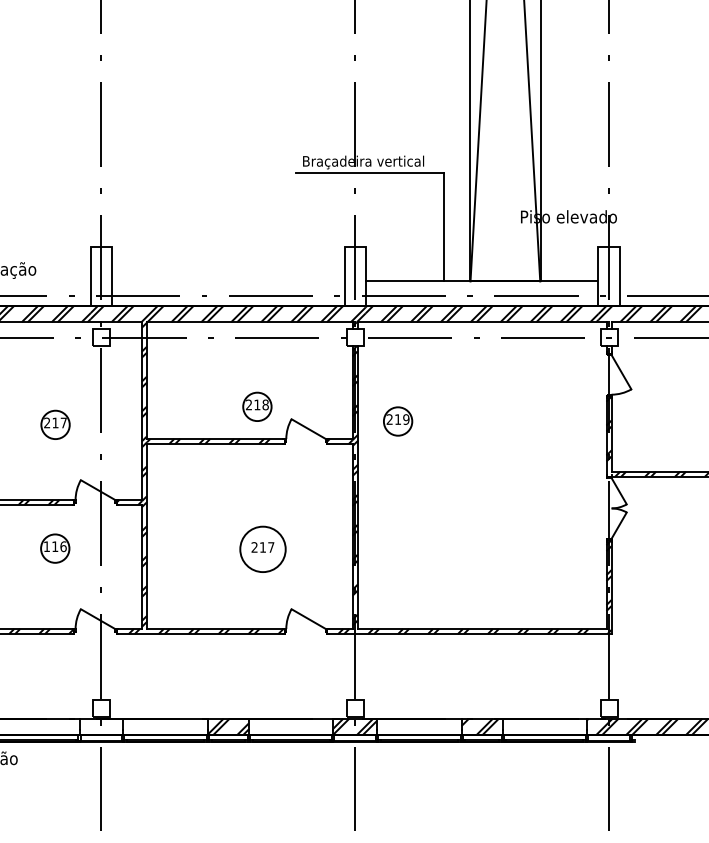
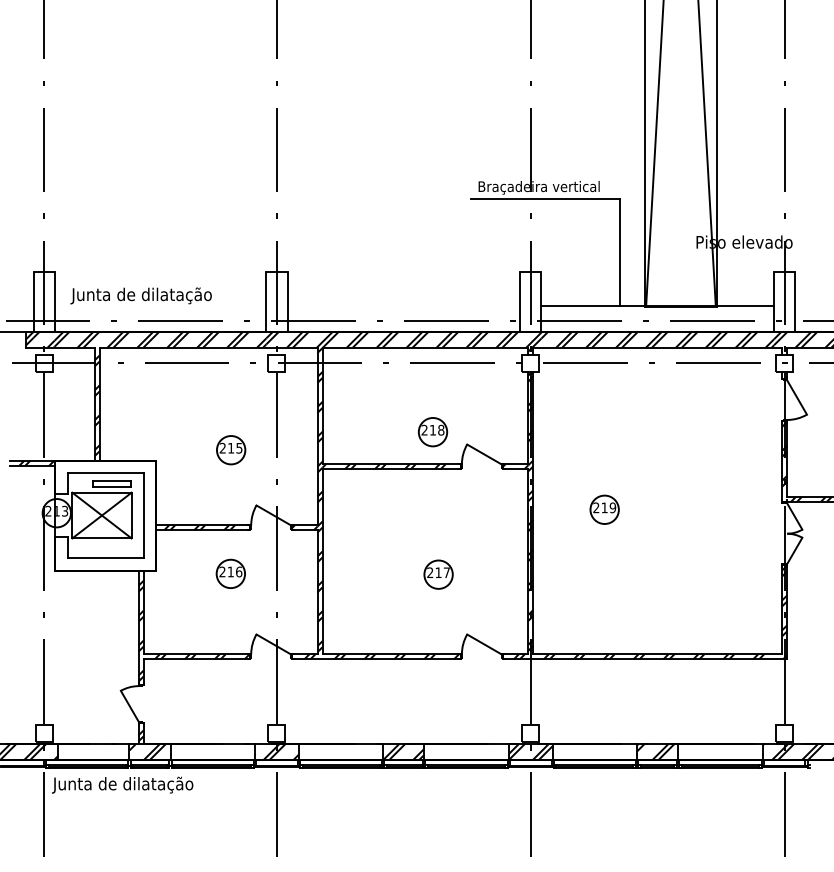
part: (397, 421) -> (604, 509), moved
text: (63, 423) -> (239, 448), 217 -> 215
text: (46, 546) -> (222, 571), 116 -> 216
circle: (262, 549) -> (438, 574), size x0.62
hatch: (100, 727) -> (276, 752), added

